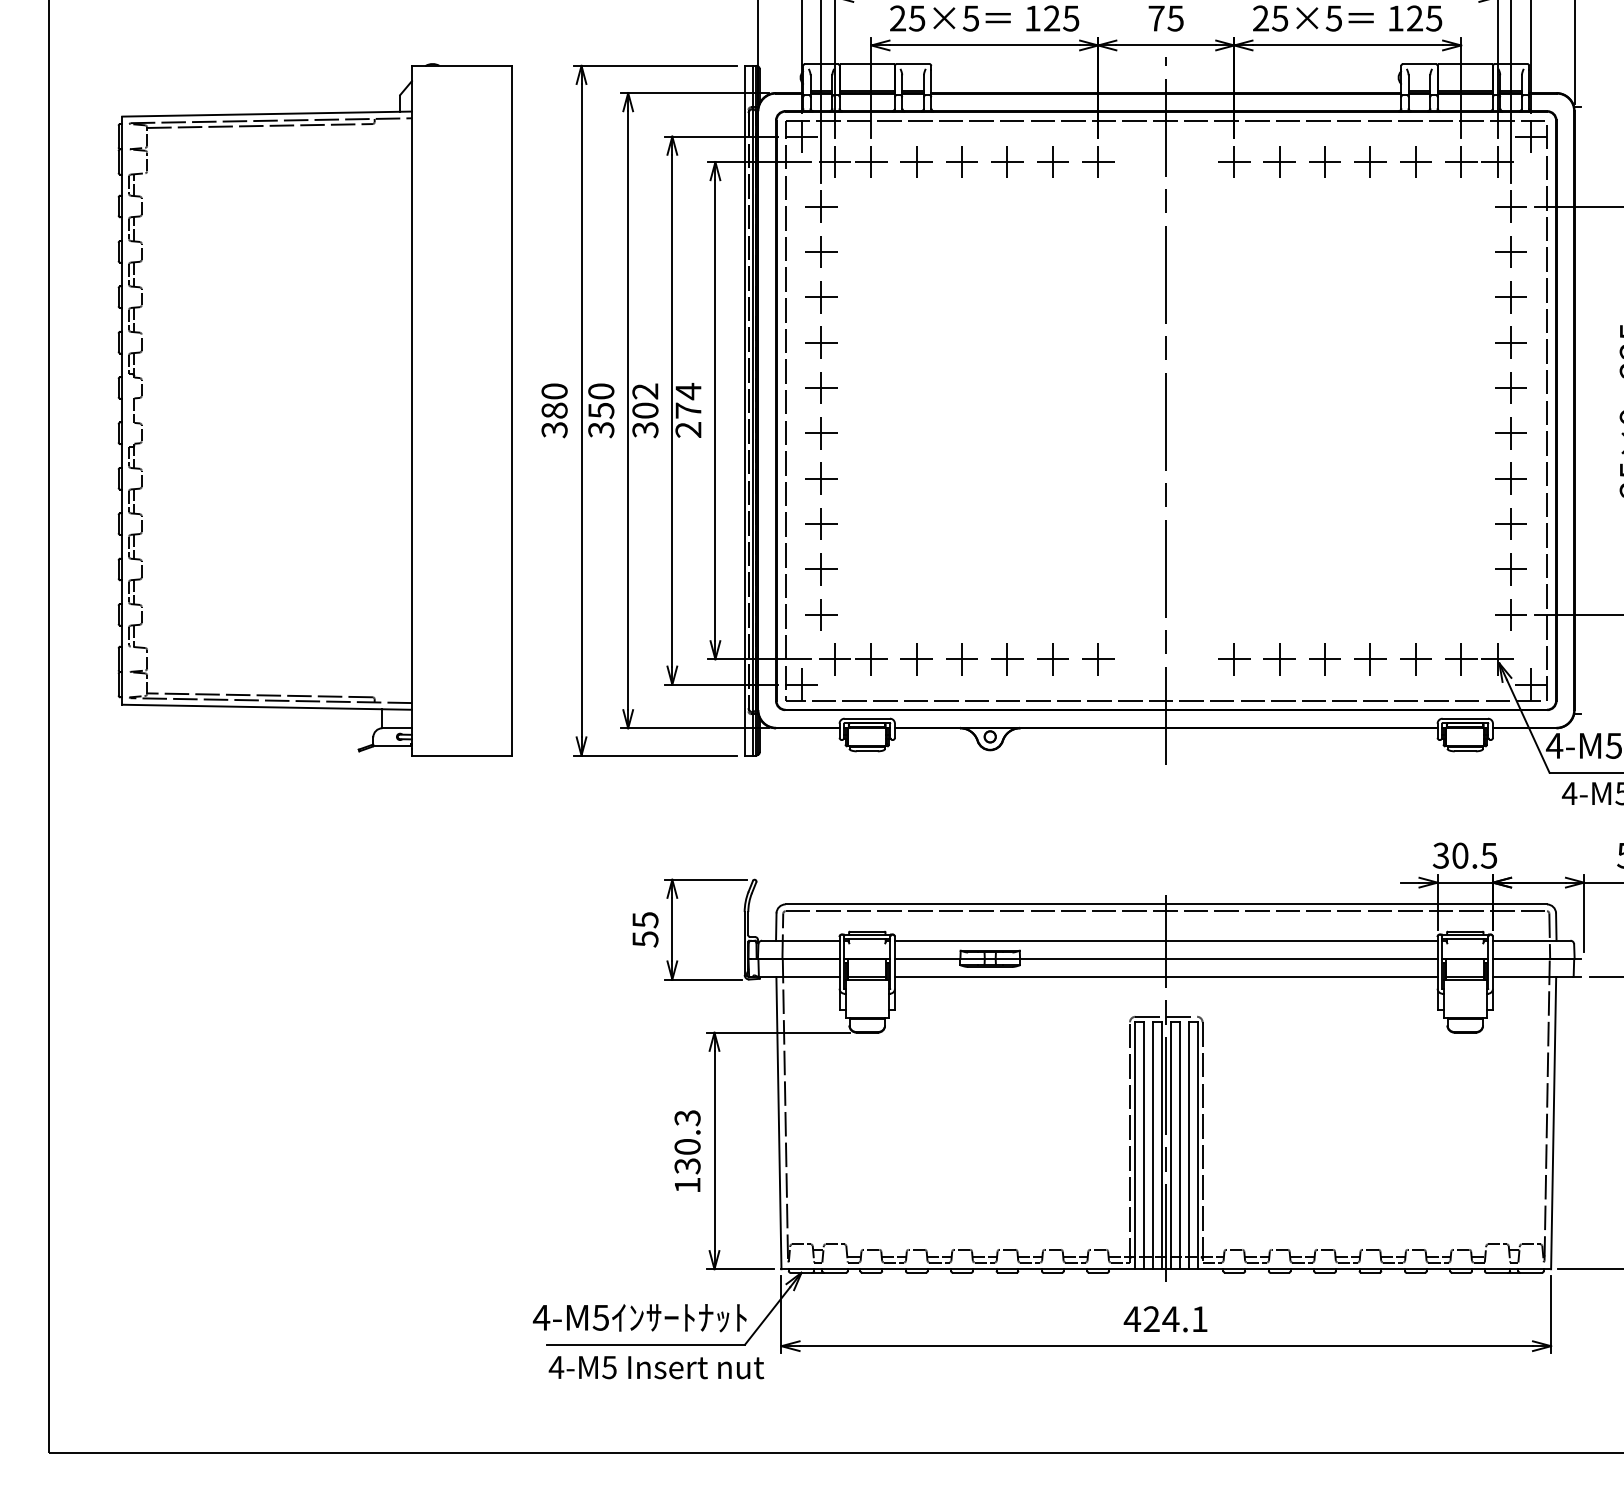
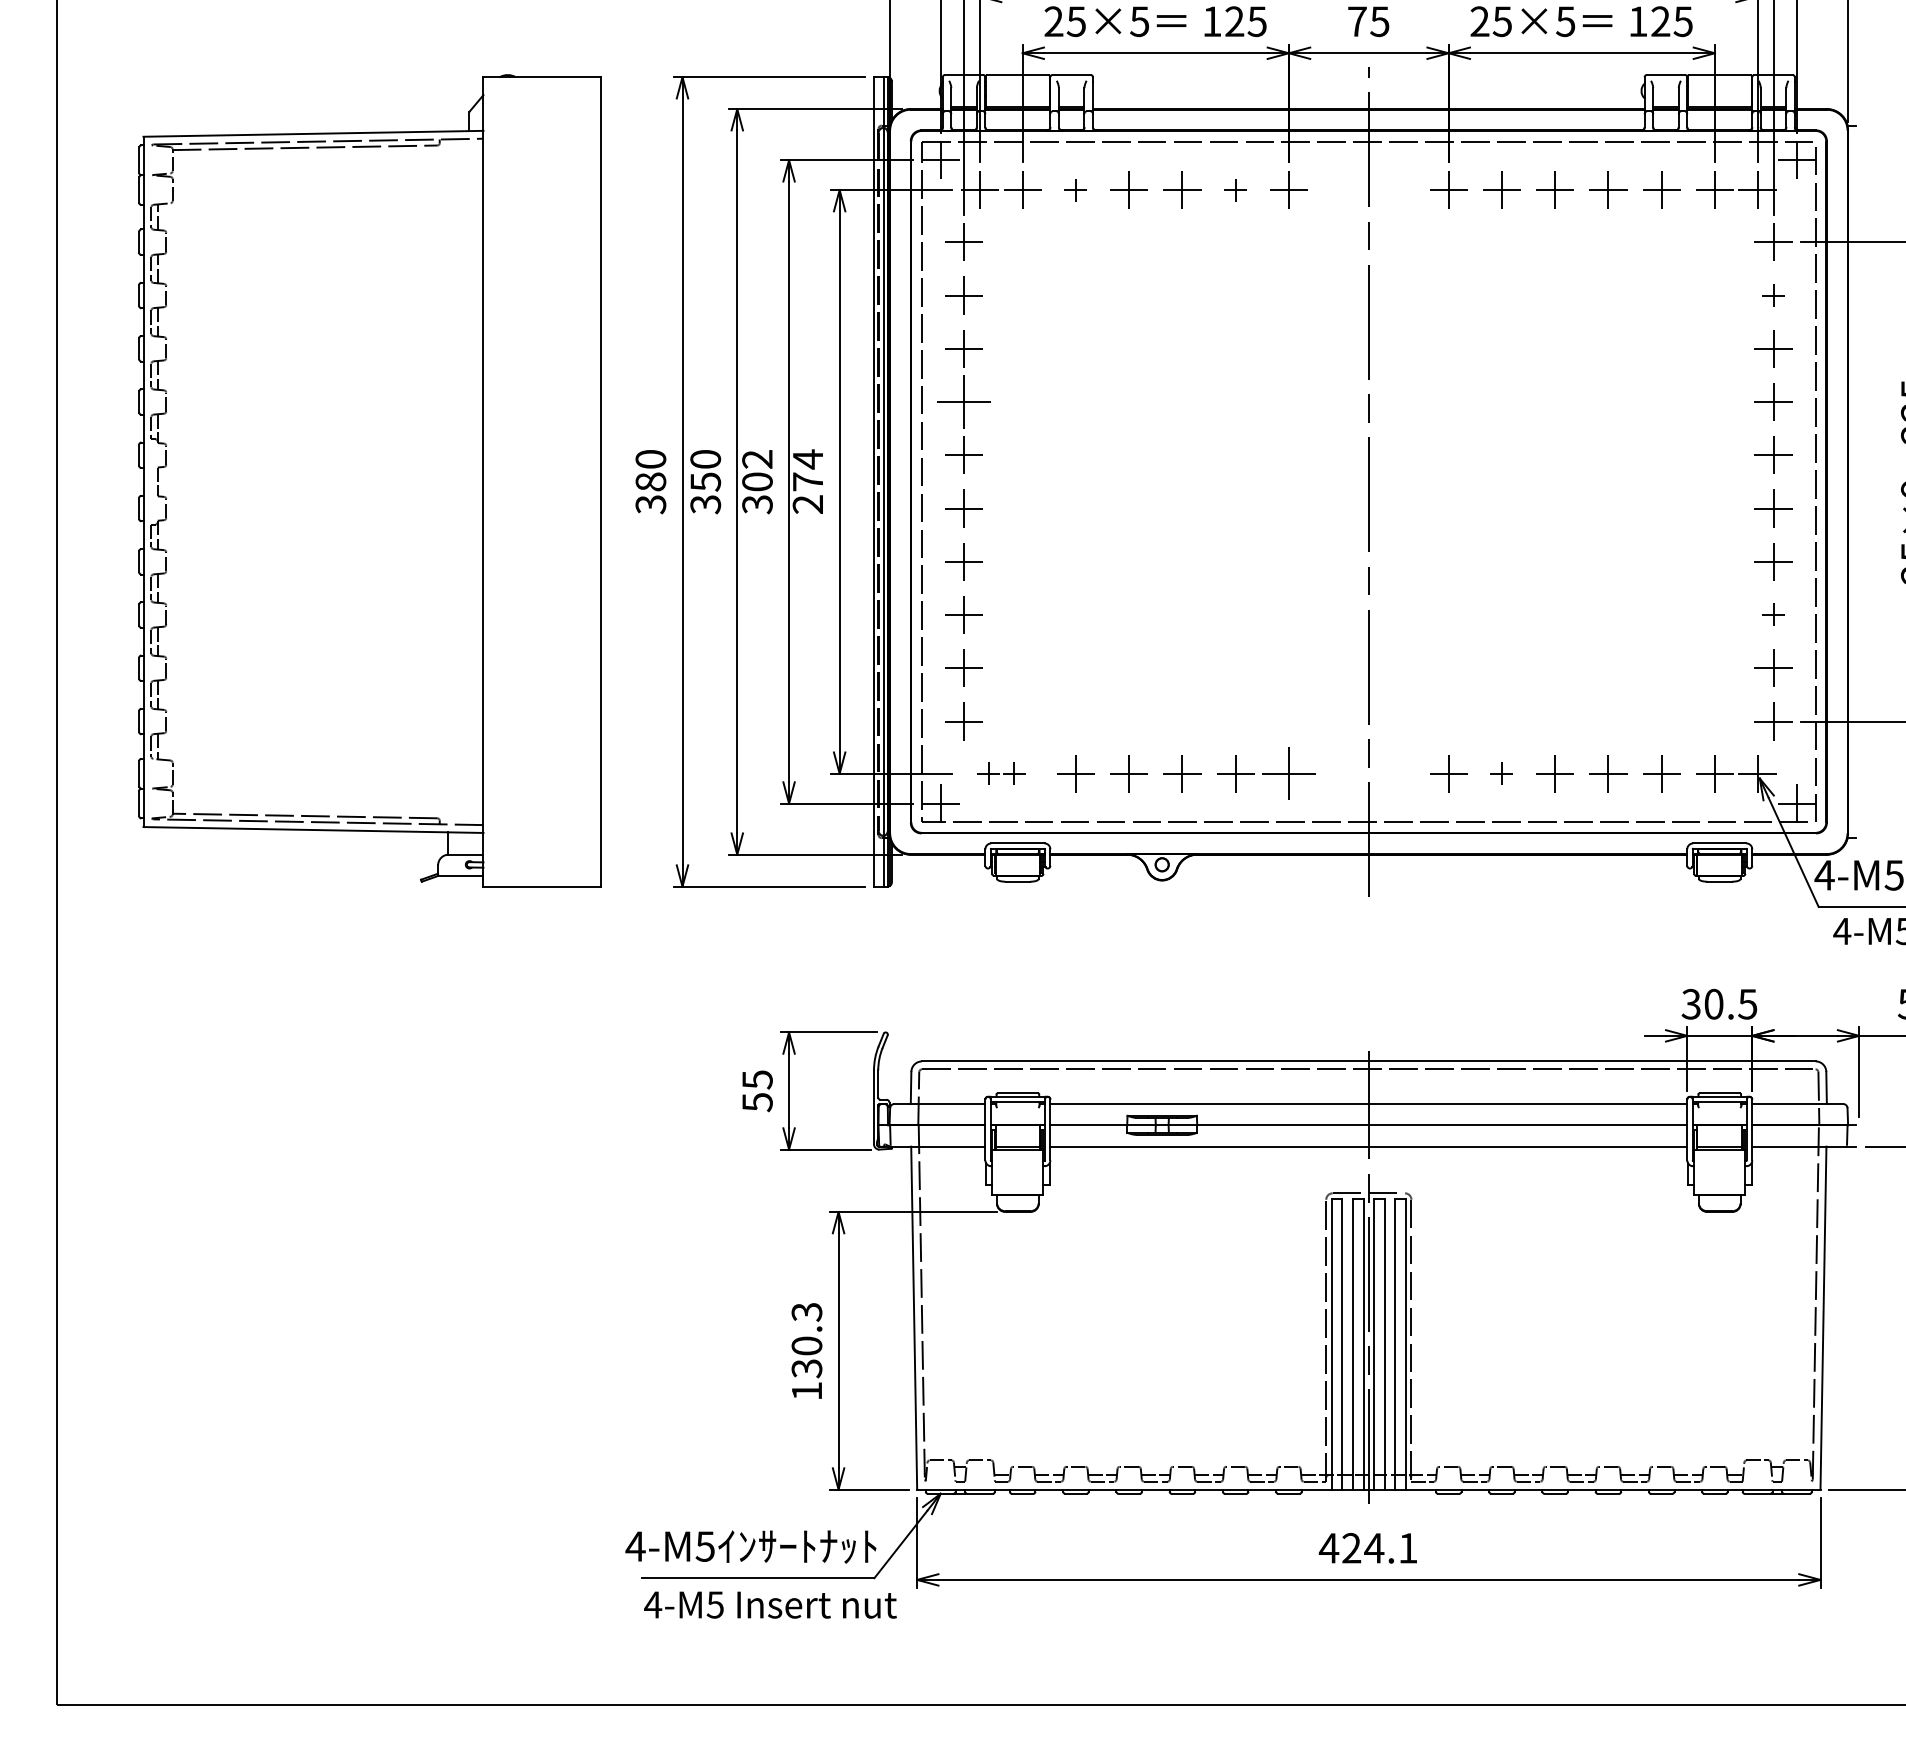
part: (916, 161) -> (1075, 189), size x0.6
part: (1052, 161) -> (1235, 189), size x0.6
part: (1510, 251) -> (1772, 295), size x0.6
part: (821, 342) -> (964, 401), size x1.4
part: (1510, 523) -> (1772, 614), size x0.6
part: (853, 659) -> (1001, 773), size x0.6
part: (1098, 659) -> (1289, 773), size x1.4
part: (1279, 659) -> (1501, 773), size x0.6

